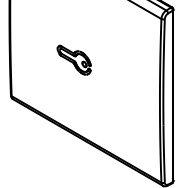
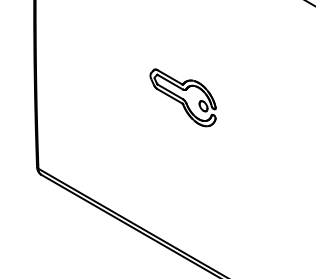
part: (73, 59) -> (181, 96), moved

